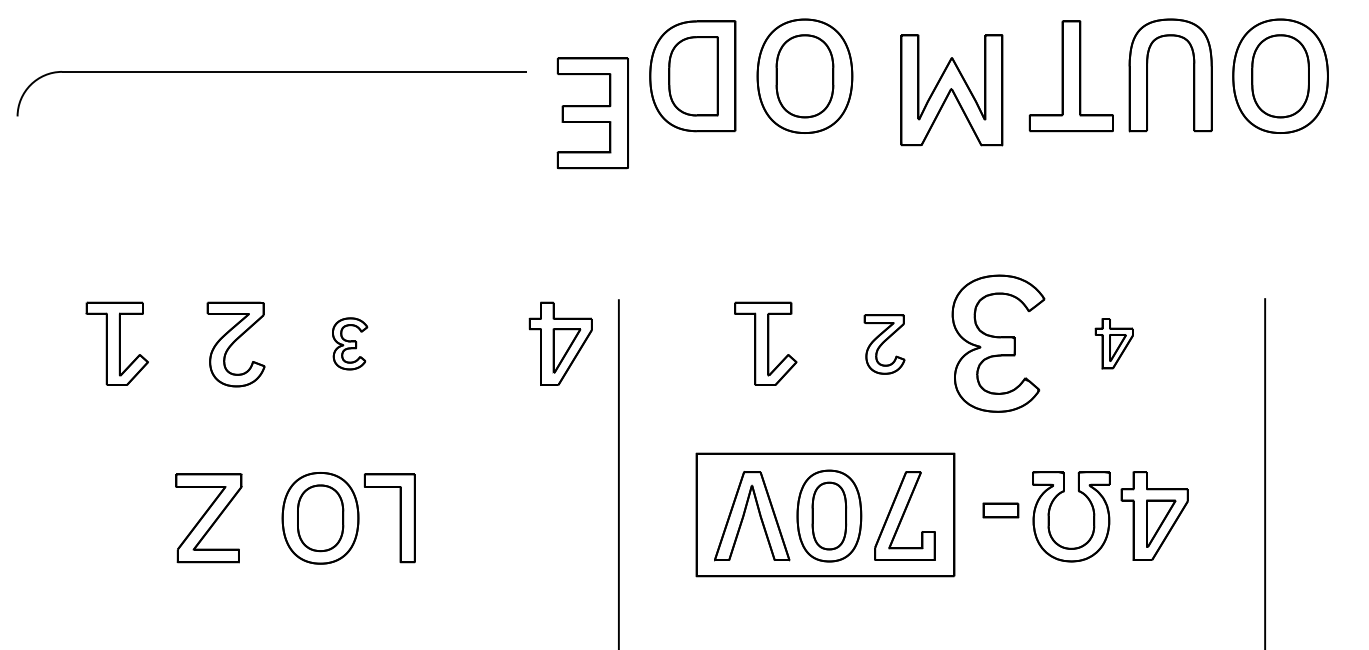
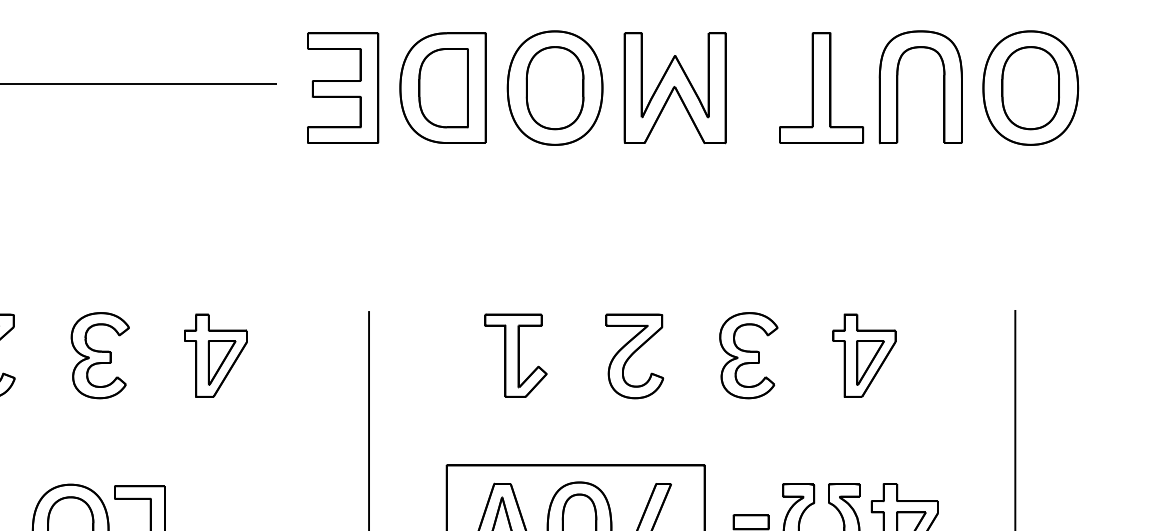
part: (951, 90) -> (674, 88), moved
part: (592, 113) -> (342, 88), moved
part: (349, 343) -> (99, 355), size x1.67
part: (560, 343) -> (215, 355), moved
part: (998, 343) -> (748, 355), size x0.62
part: (1114, 343) -> (864, 355), size x1.67
part: (884, 344) -> (634, 356), size x1.43

